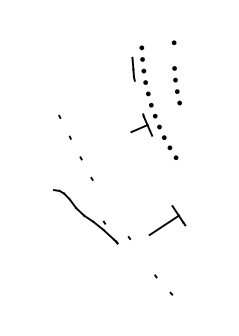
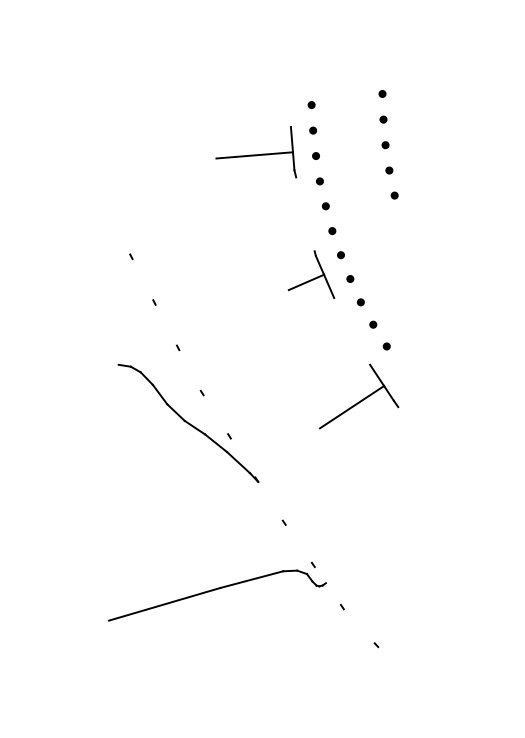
line: (115, 70) -> (253, 154), added
part: (176, 85) -> (387, 157), moved
part: (85, 216) -> (187, 422), moved
part: (167, 220) -> (359, 396), moved
part: (98, 269) -> (216, 591), added

